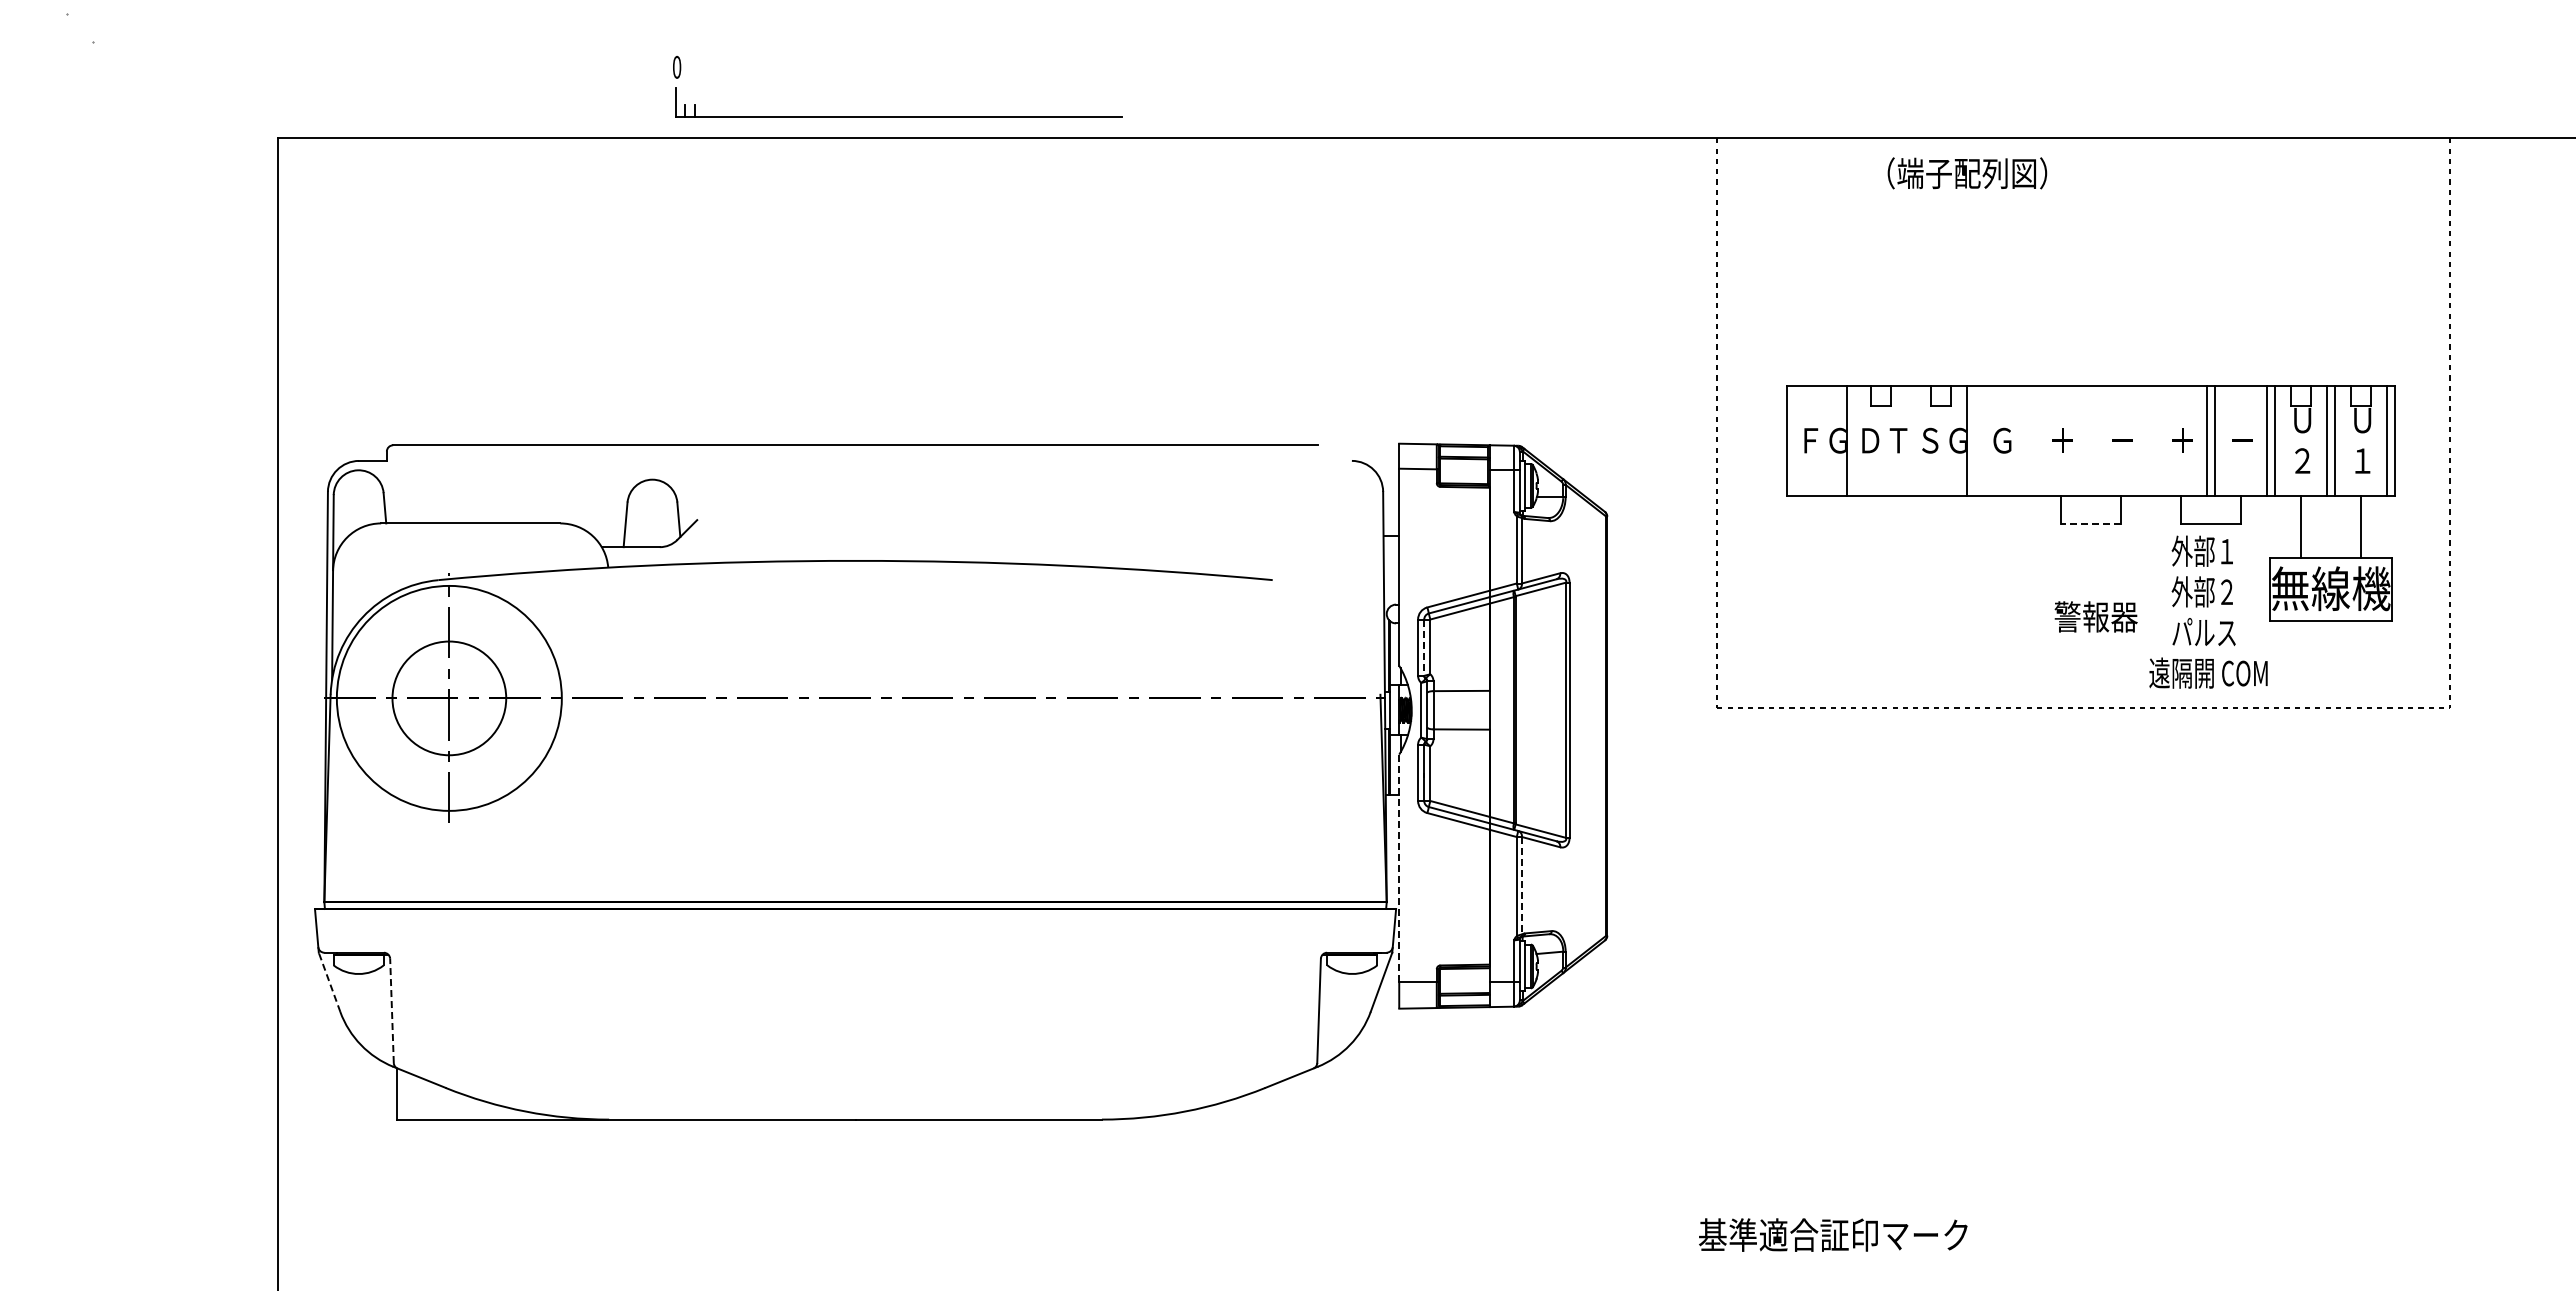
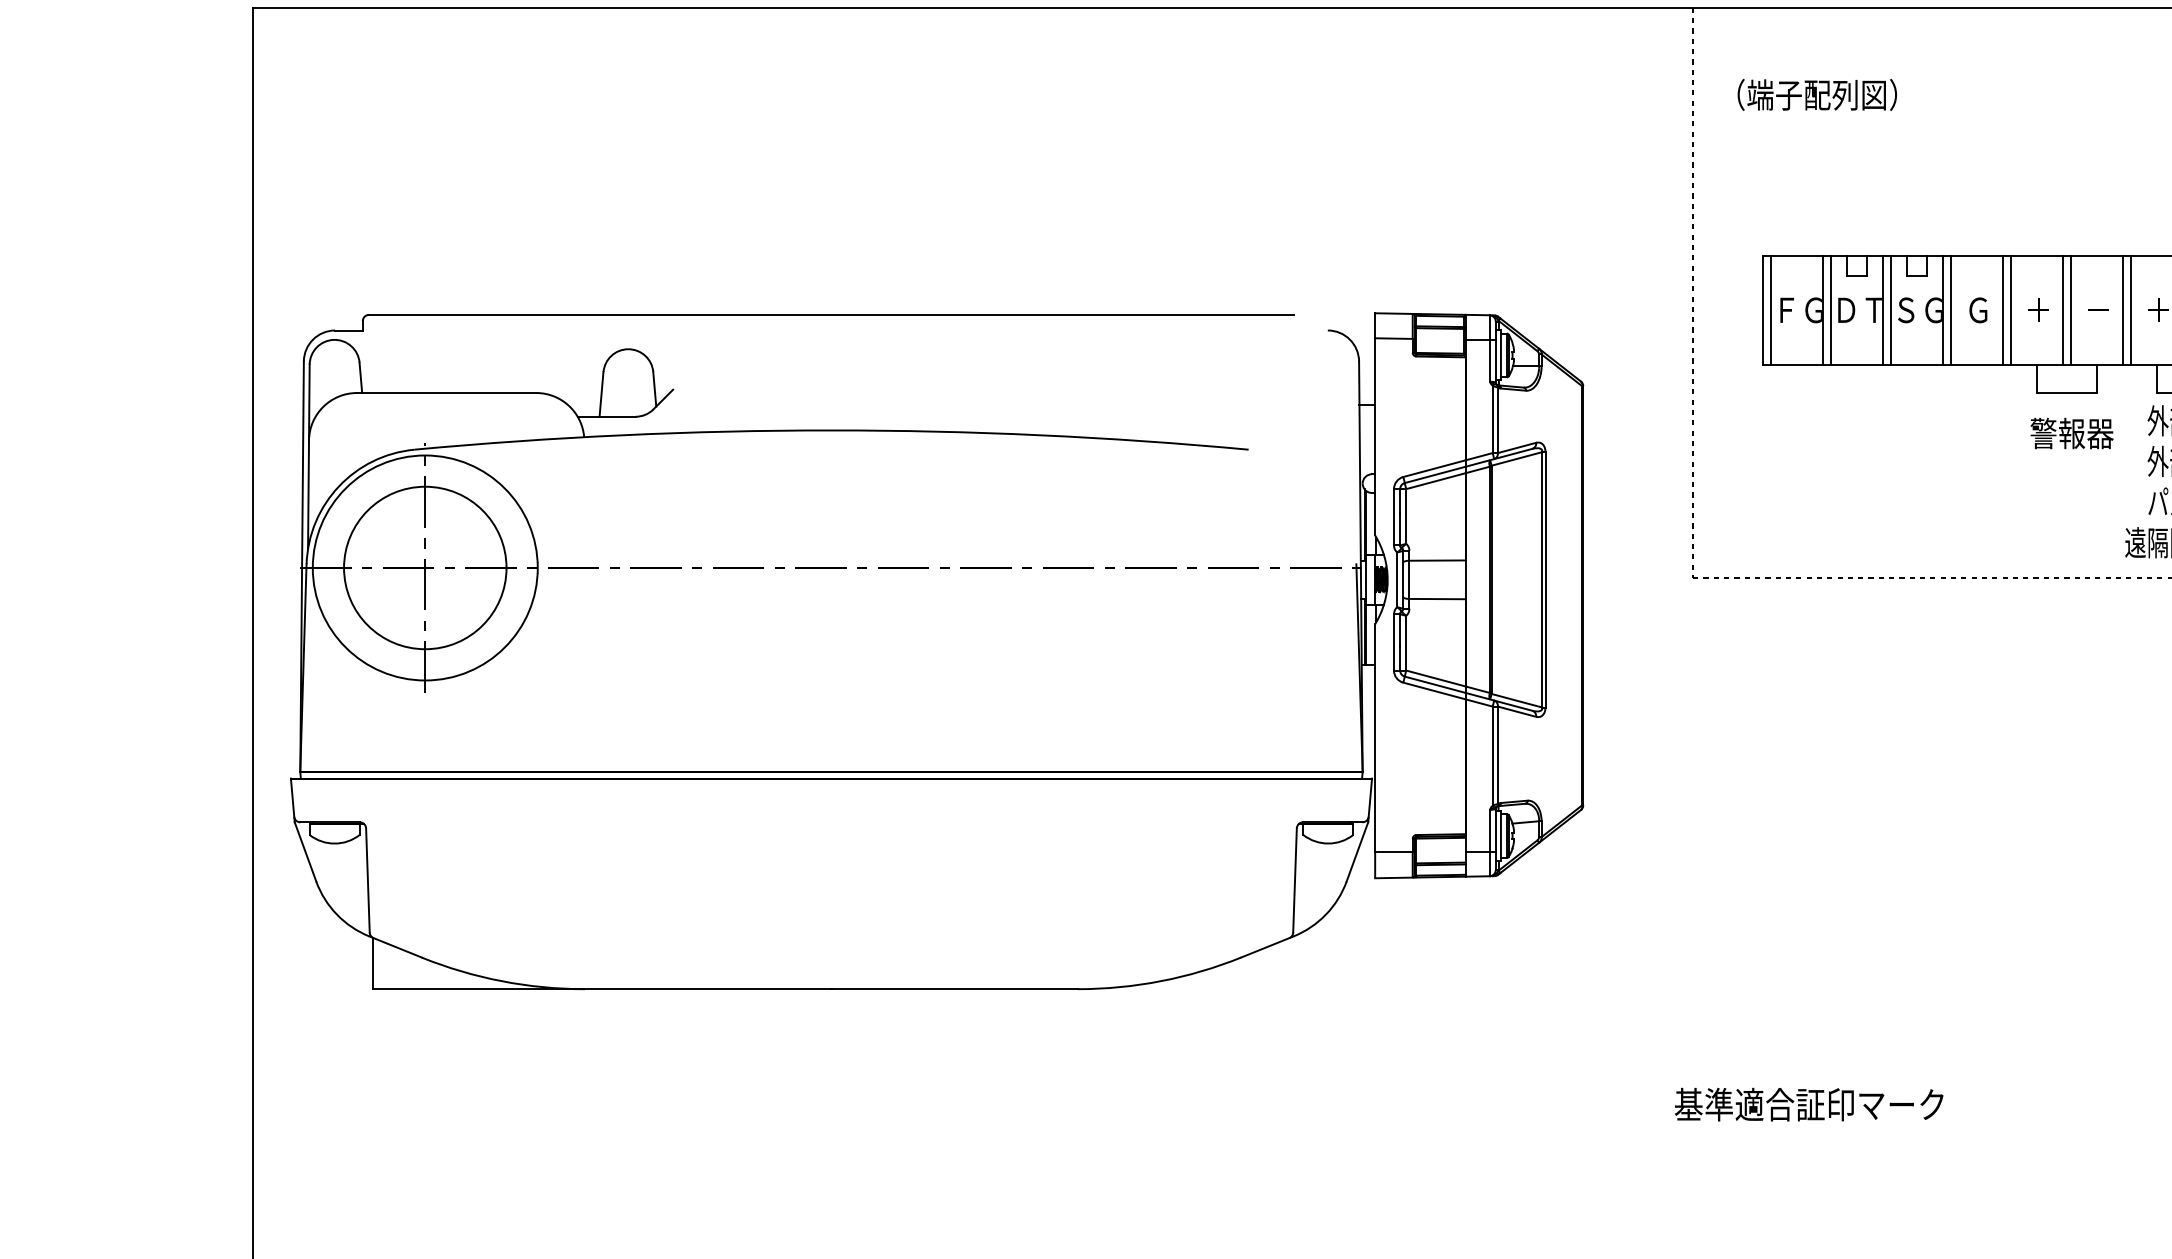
text: (1967, 173) -> (1817, 95), moved
line: (1794, 440) -> (1770, 310), added
line: (1854, 440) -> (1830, 310), added
line: (1906, 440) -> (1882, 310), added
line: (1914, 440) -> (1890, 310), added
line: (1974, 440) -> (1950, 310), added
line: (2026, 440) -> (2002, 310), added
line: (2034, 440) -> (2010, 310), added
line: (2086, 440) -> (2062, 310), added
line: (2094, 440) -> (2070, 310), added
line: (2146, 440) -> (2122, 310), added
line: (2154, 440) -> (2130, 310), added
line: (2090, 523) -> (2066, 393), dashed -> solid
text: (2095, 616) -> (2071, 433), moved
line: (1424, 648) -> (1400, 518), dashed -> solid
circle: (449, 698) -> (425, 568), size x1.43
line: (1399, 868) -> (1375, 738), dashed -> solid
line: (1521, 885) -> (1497, 755), dashed -> solid
line: (329, 981) -> (305, 851), dashed -> solid
line: (391, 1010) -> (367, 880), dashed -> solid

